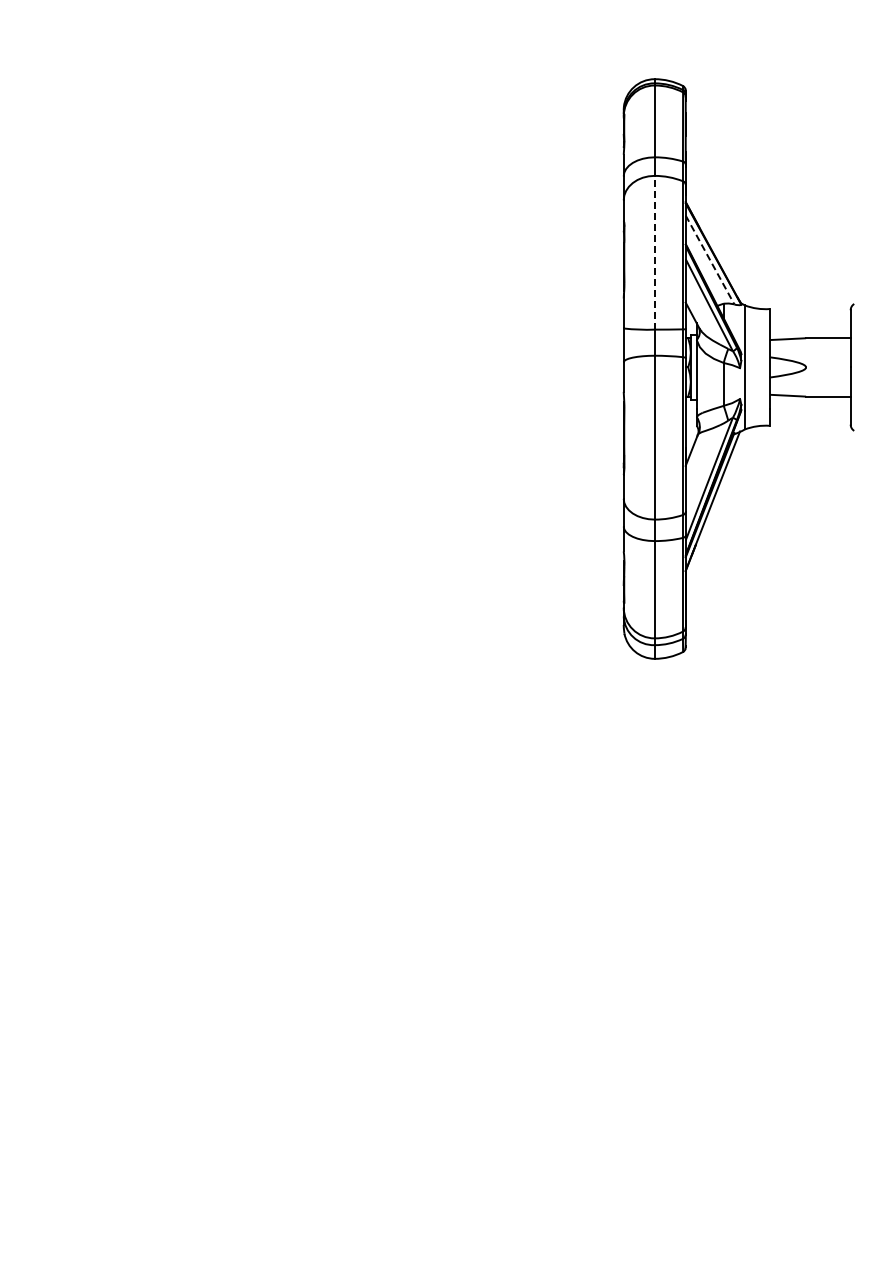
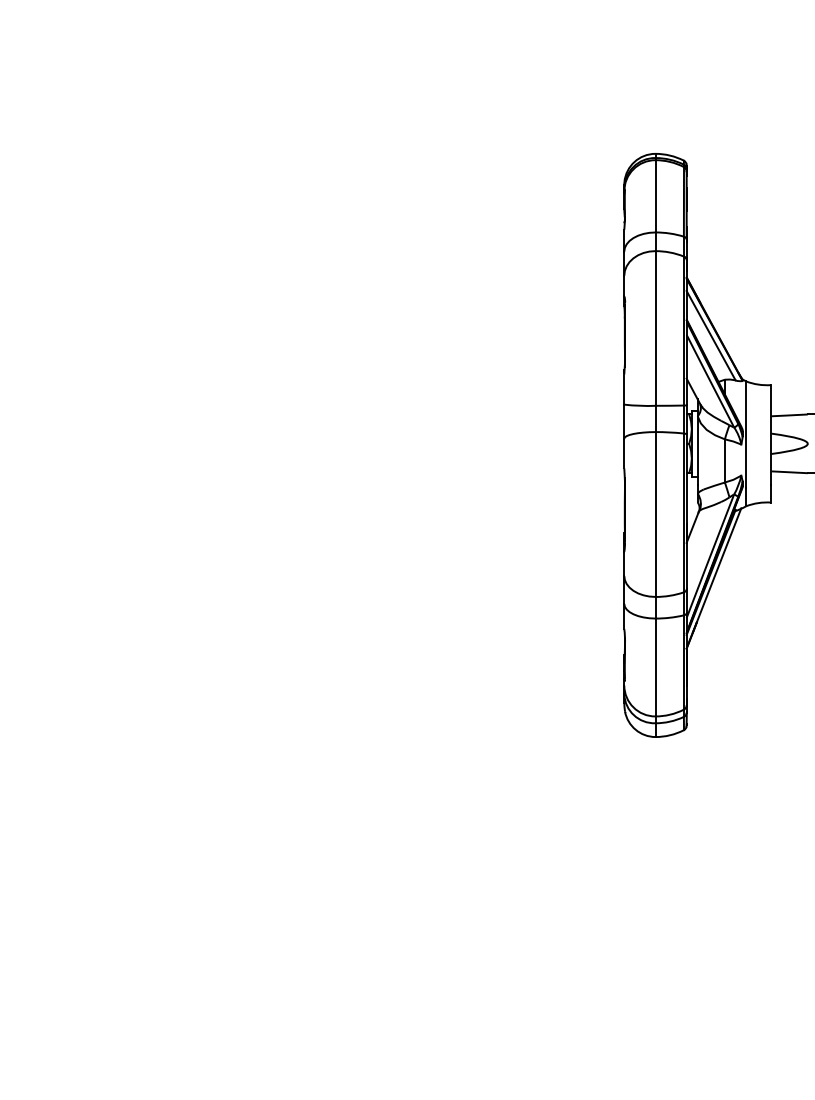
line: (654, 252) -> (655, 328), dashed -> solid
line: (710, 259) -> (711, 335), dashed -> solid

